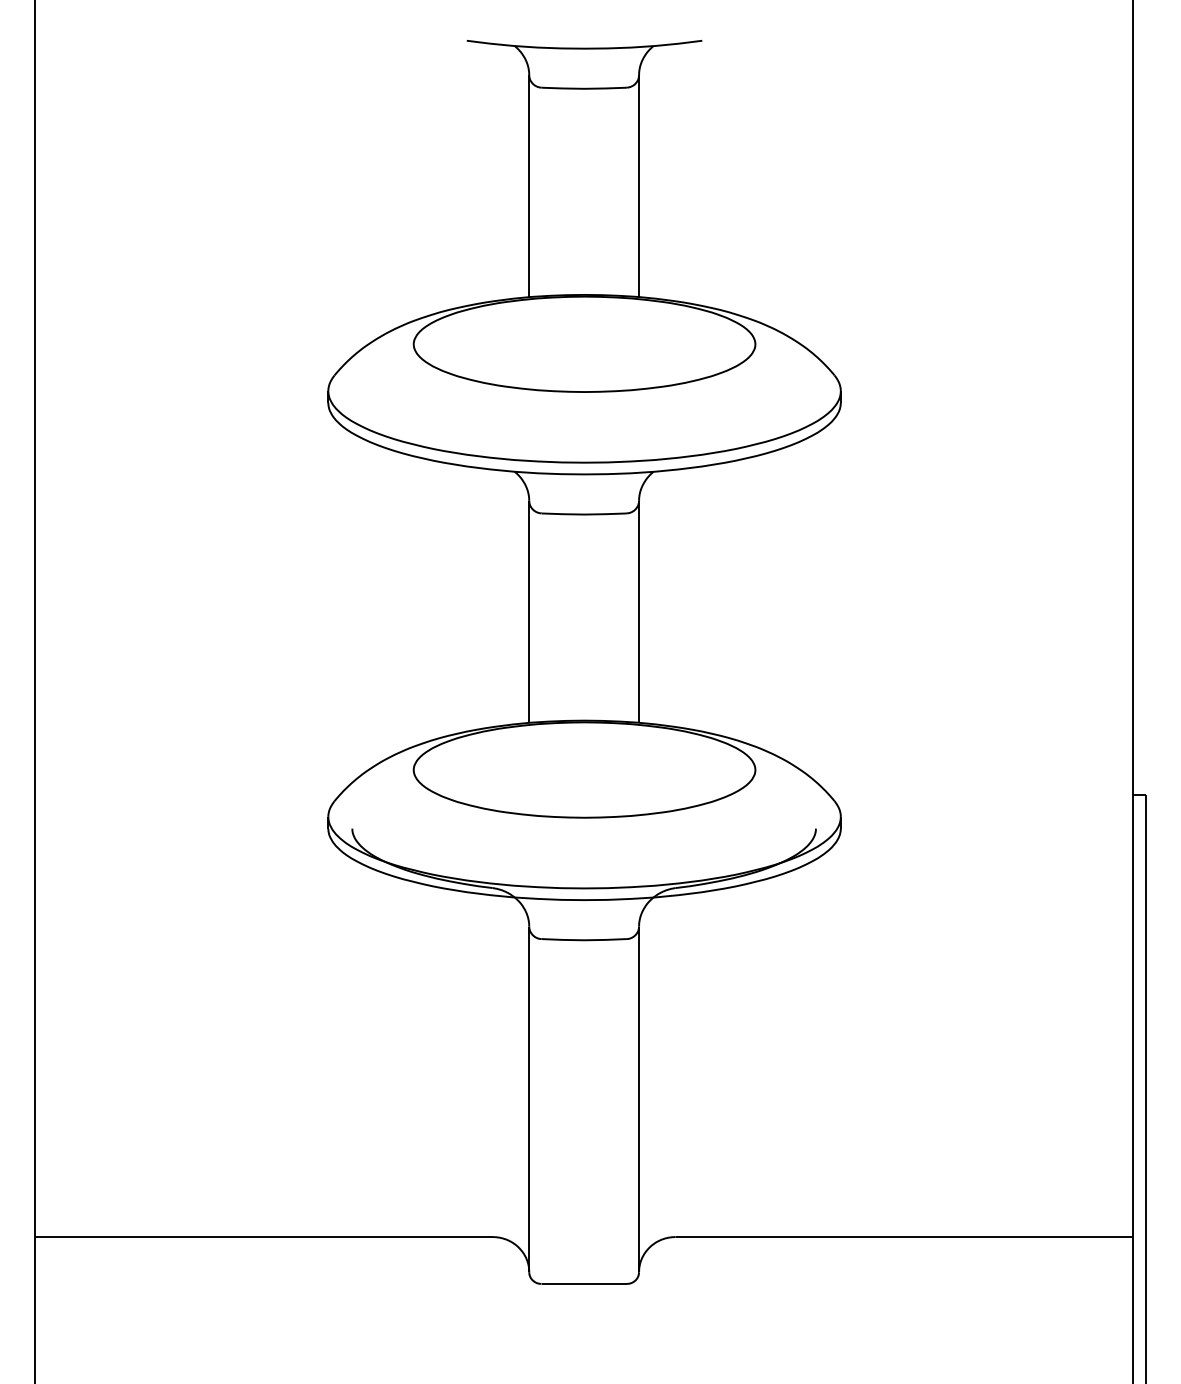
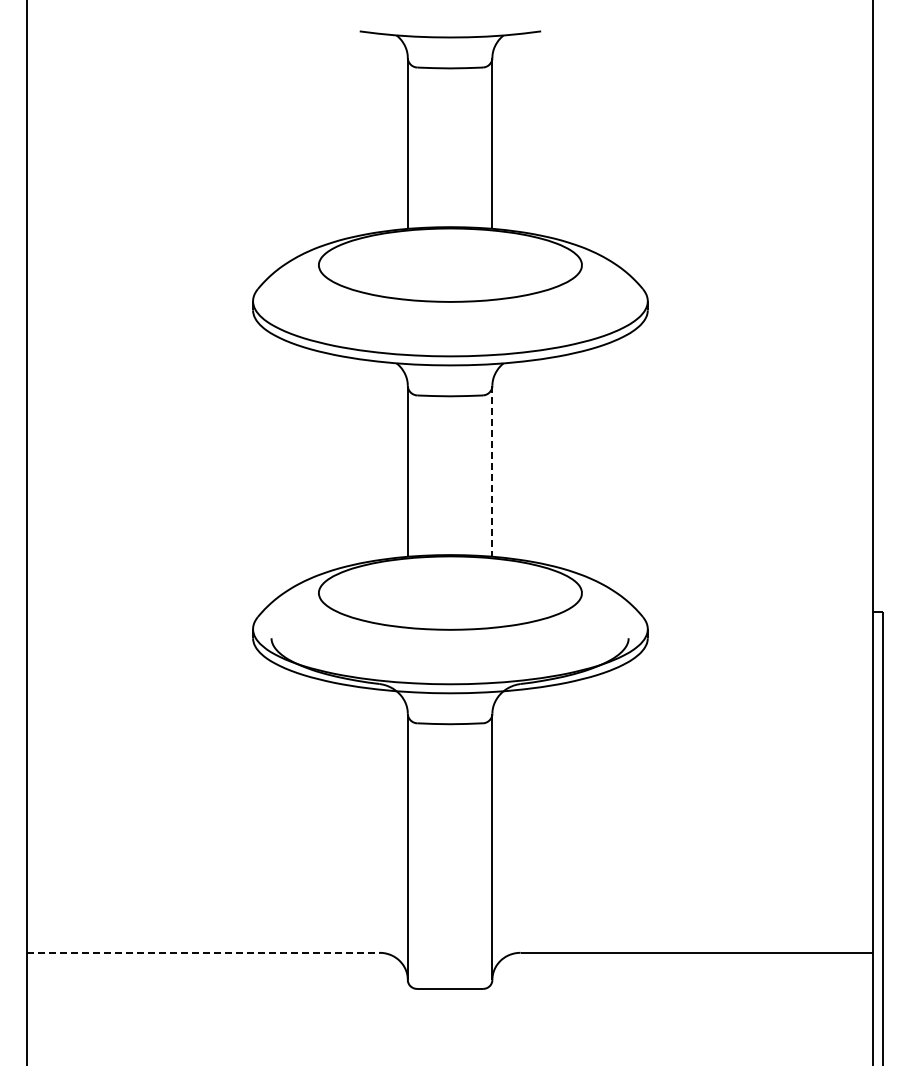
line: (639, 612) -> (492, 471), solid -> dashed
line: (263, 1236) -> (203, 952), solid -> dashed

